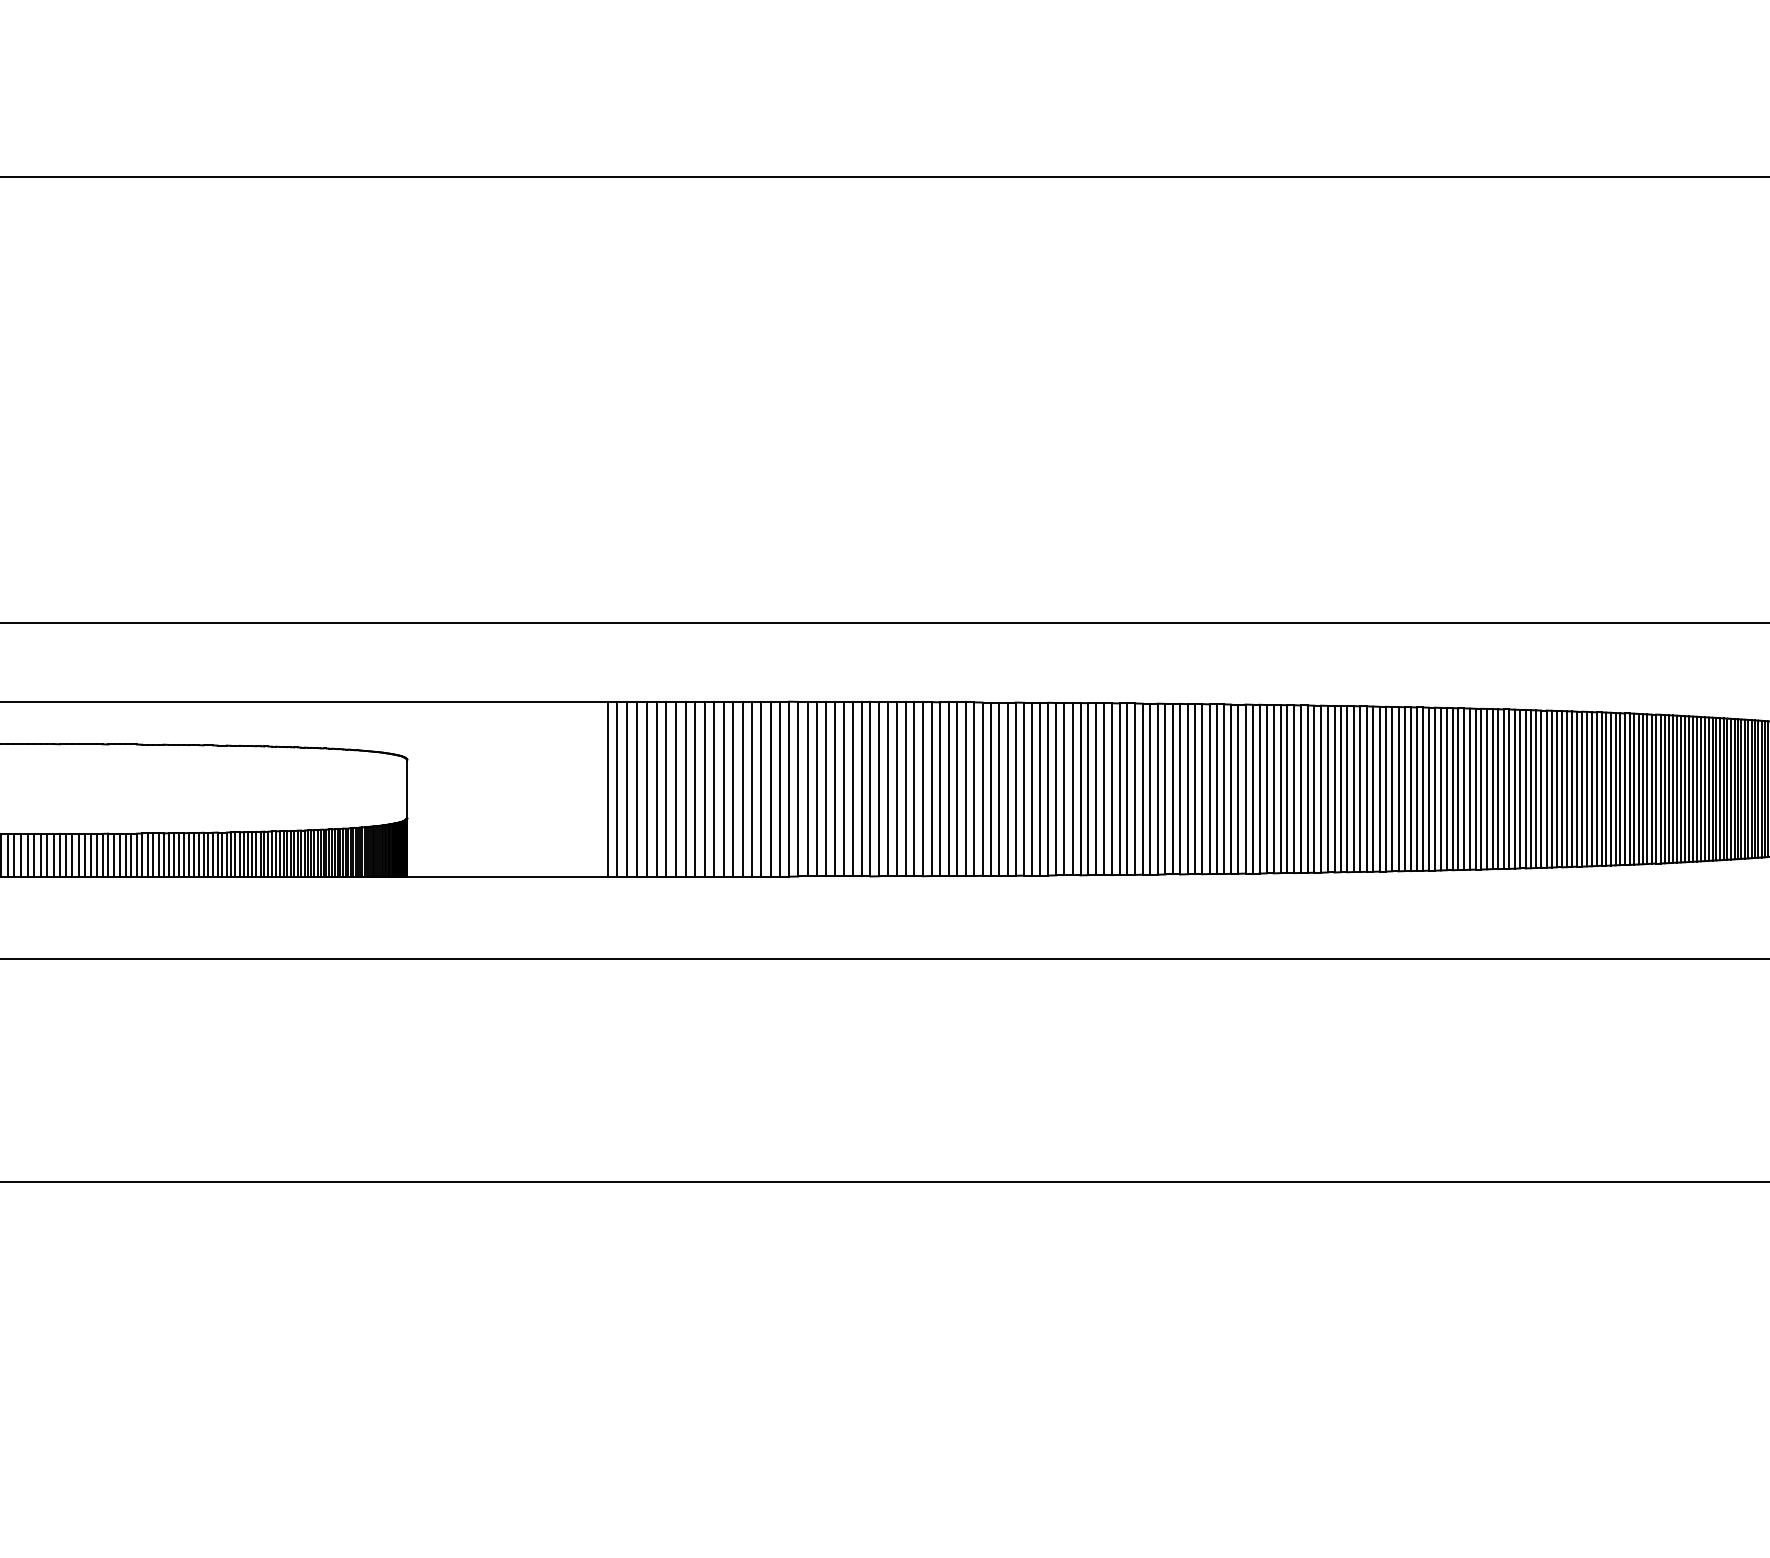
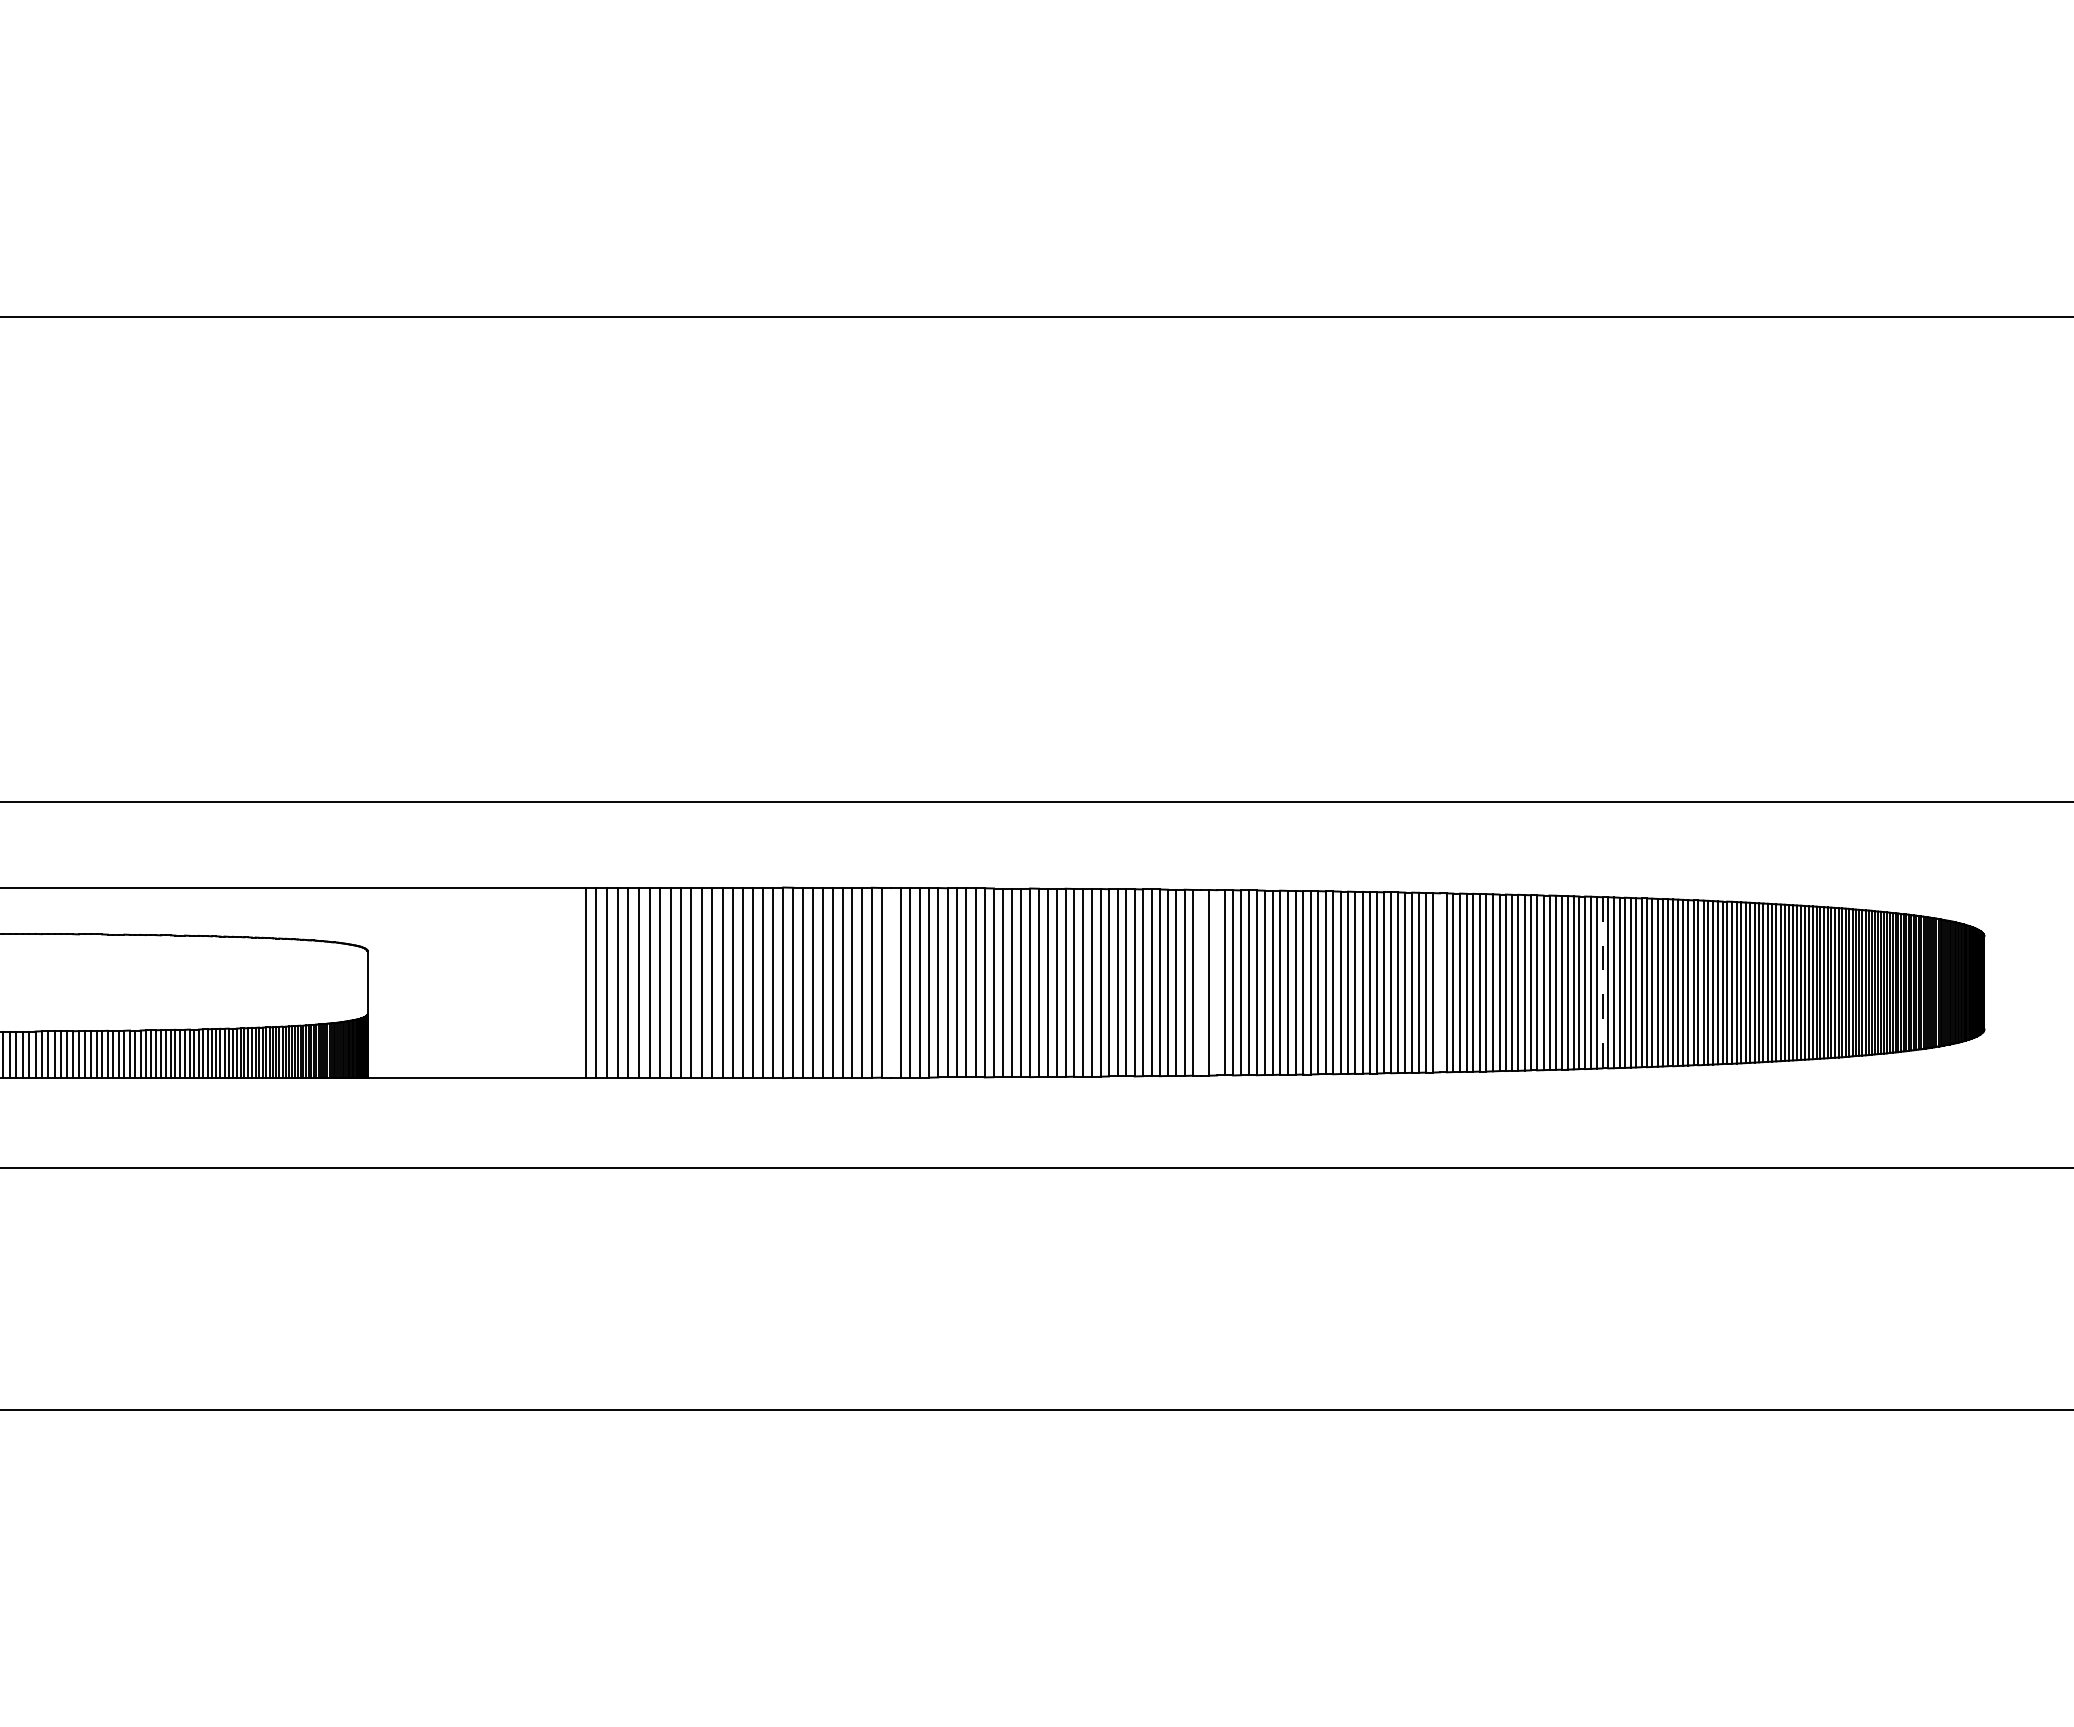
line: (888, 788) -> (891, 982), removed
line: (1173, 788) -> (1201, 982), removed
line: (1187, 788) -> (1217, 982), removed
line: (1392, 788) -> (1440, 982), removed
line: (1541, 788) -> (1602, 982), solid -> dashed

